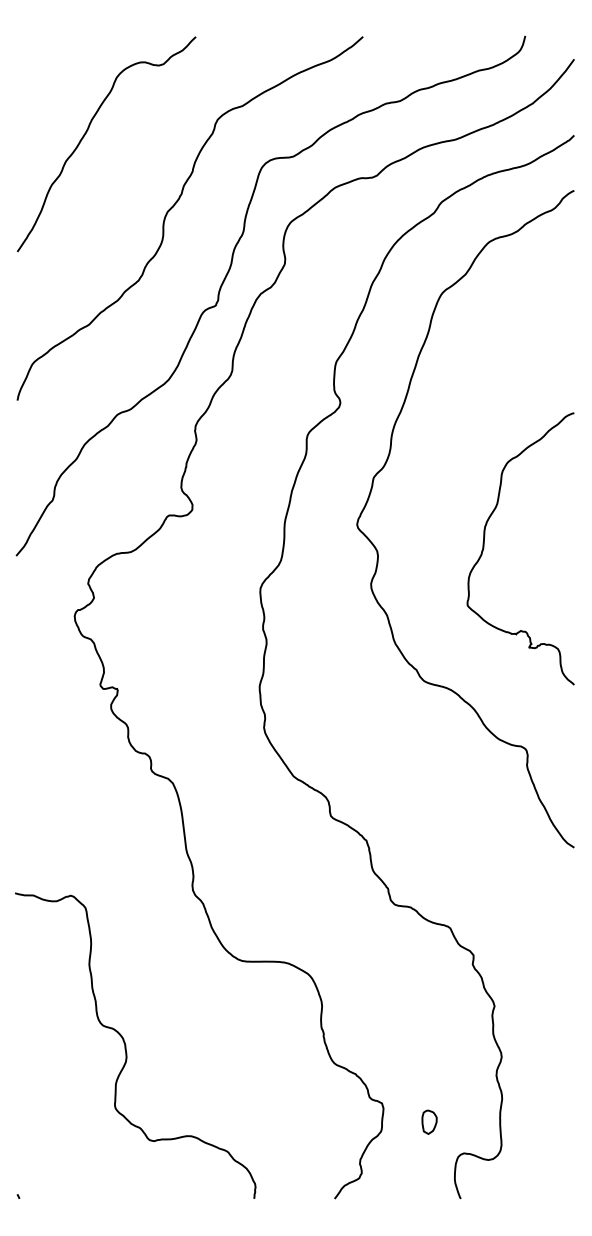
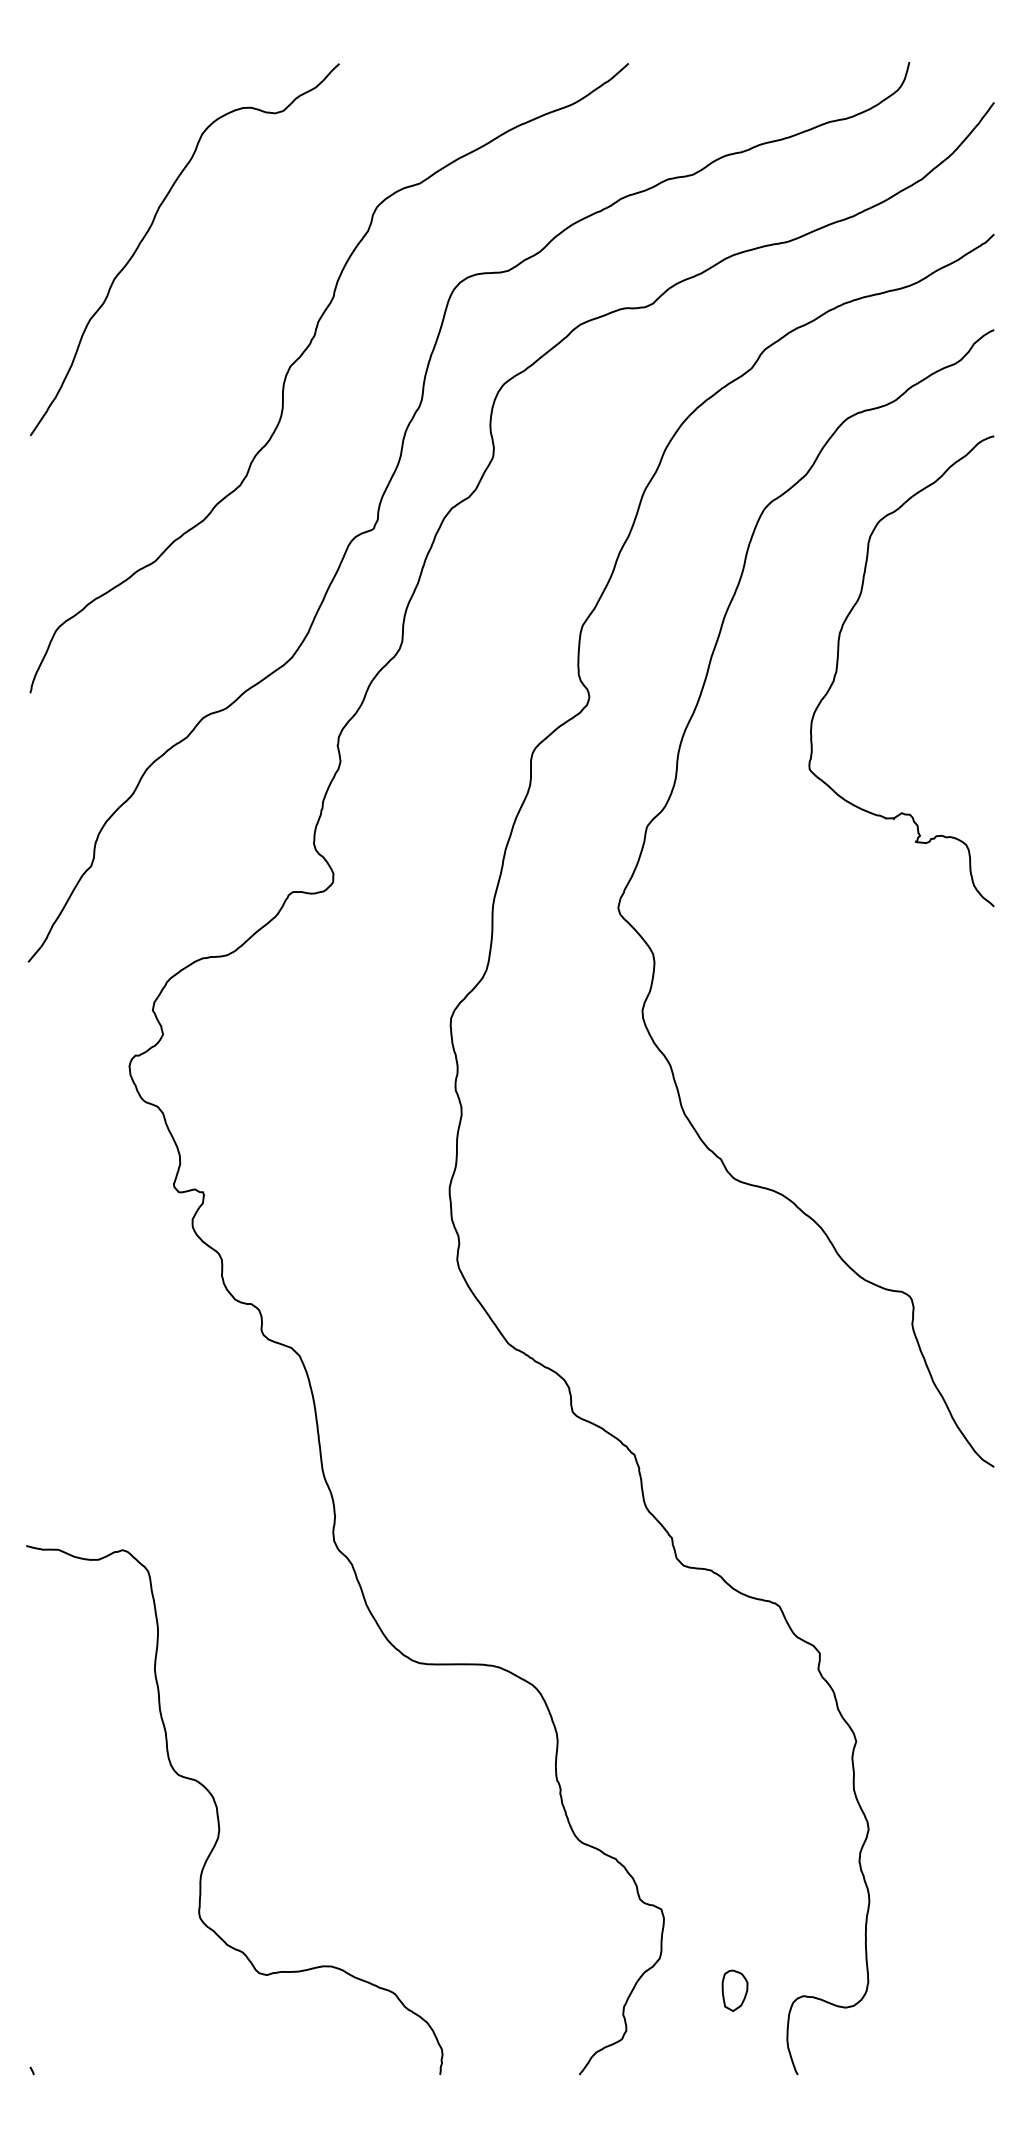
curve: (484, 548) -> (838, 670), moved
part: (429, 1121) -> (734, 1989), moved

